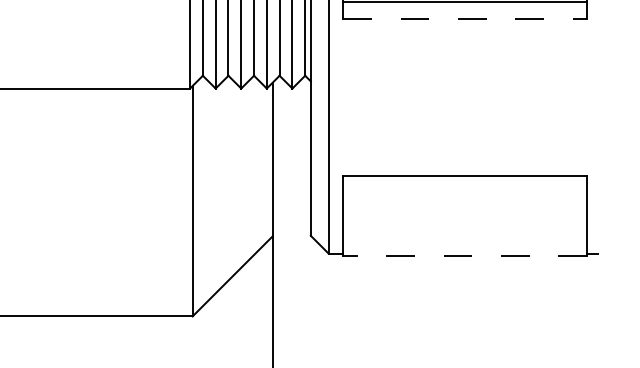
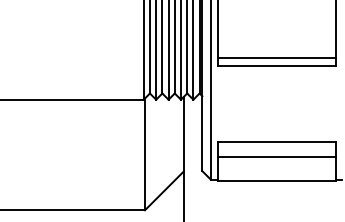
line: (465, 20) -> (277, 66), dashed -> solid
line: (465, 205) -> (277, 156), added
line: (463, 257) -> (276, 181), dashed -> solid

